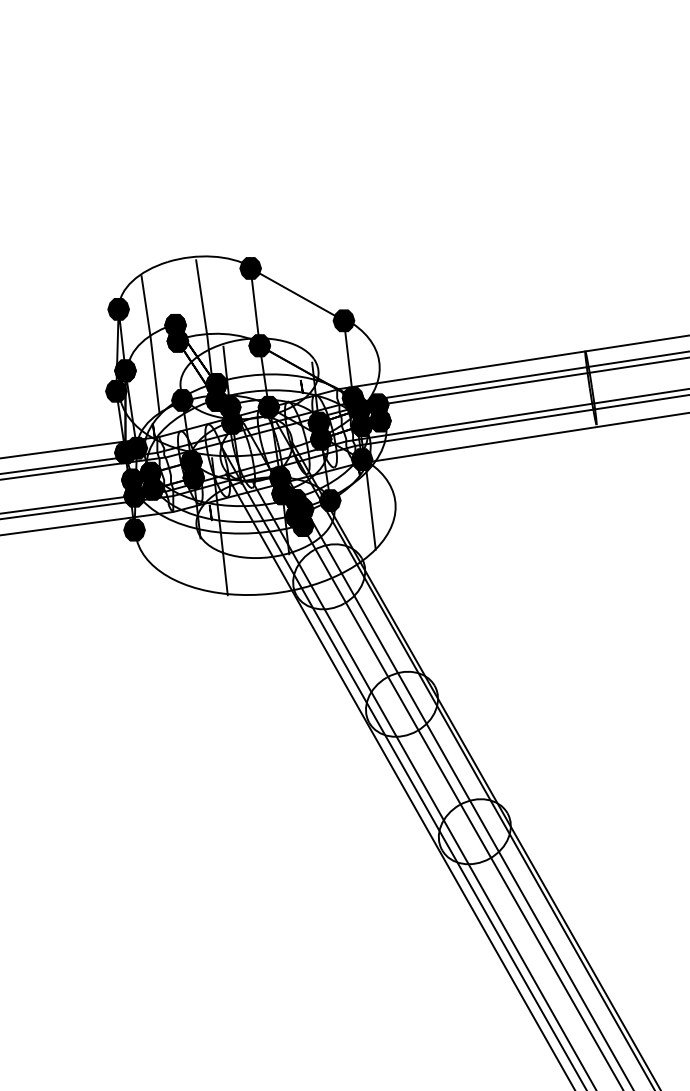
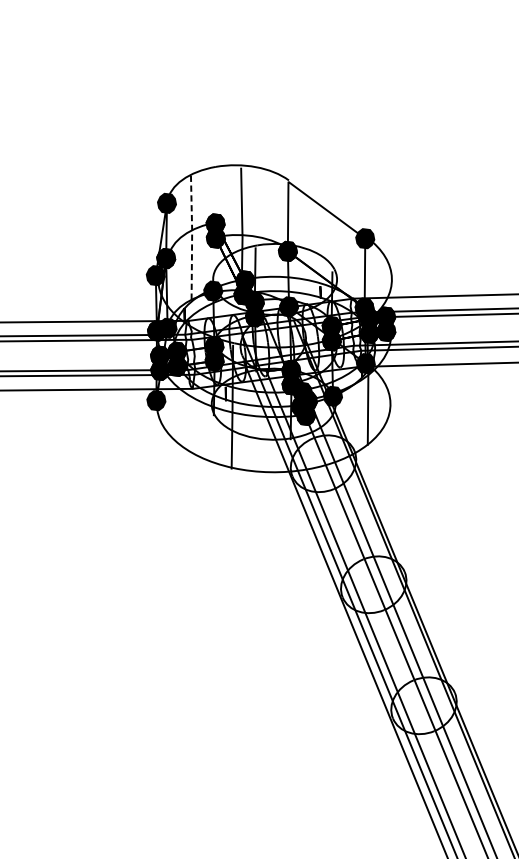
fill: (250, 268) -> (288, 181), removed
line: (151, 343) -> (192, 237), solid -> dashed

